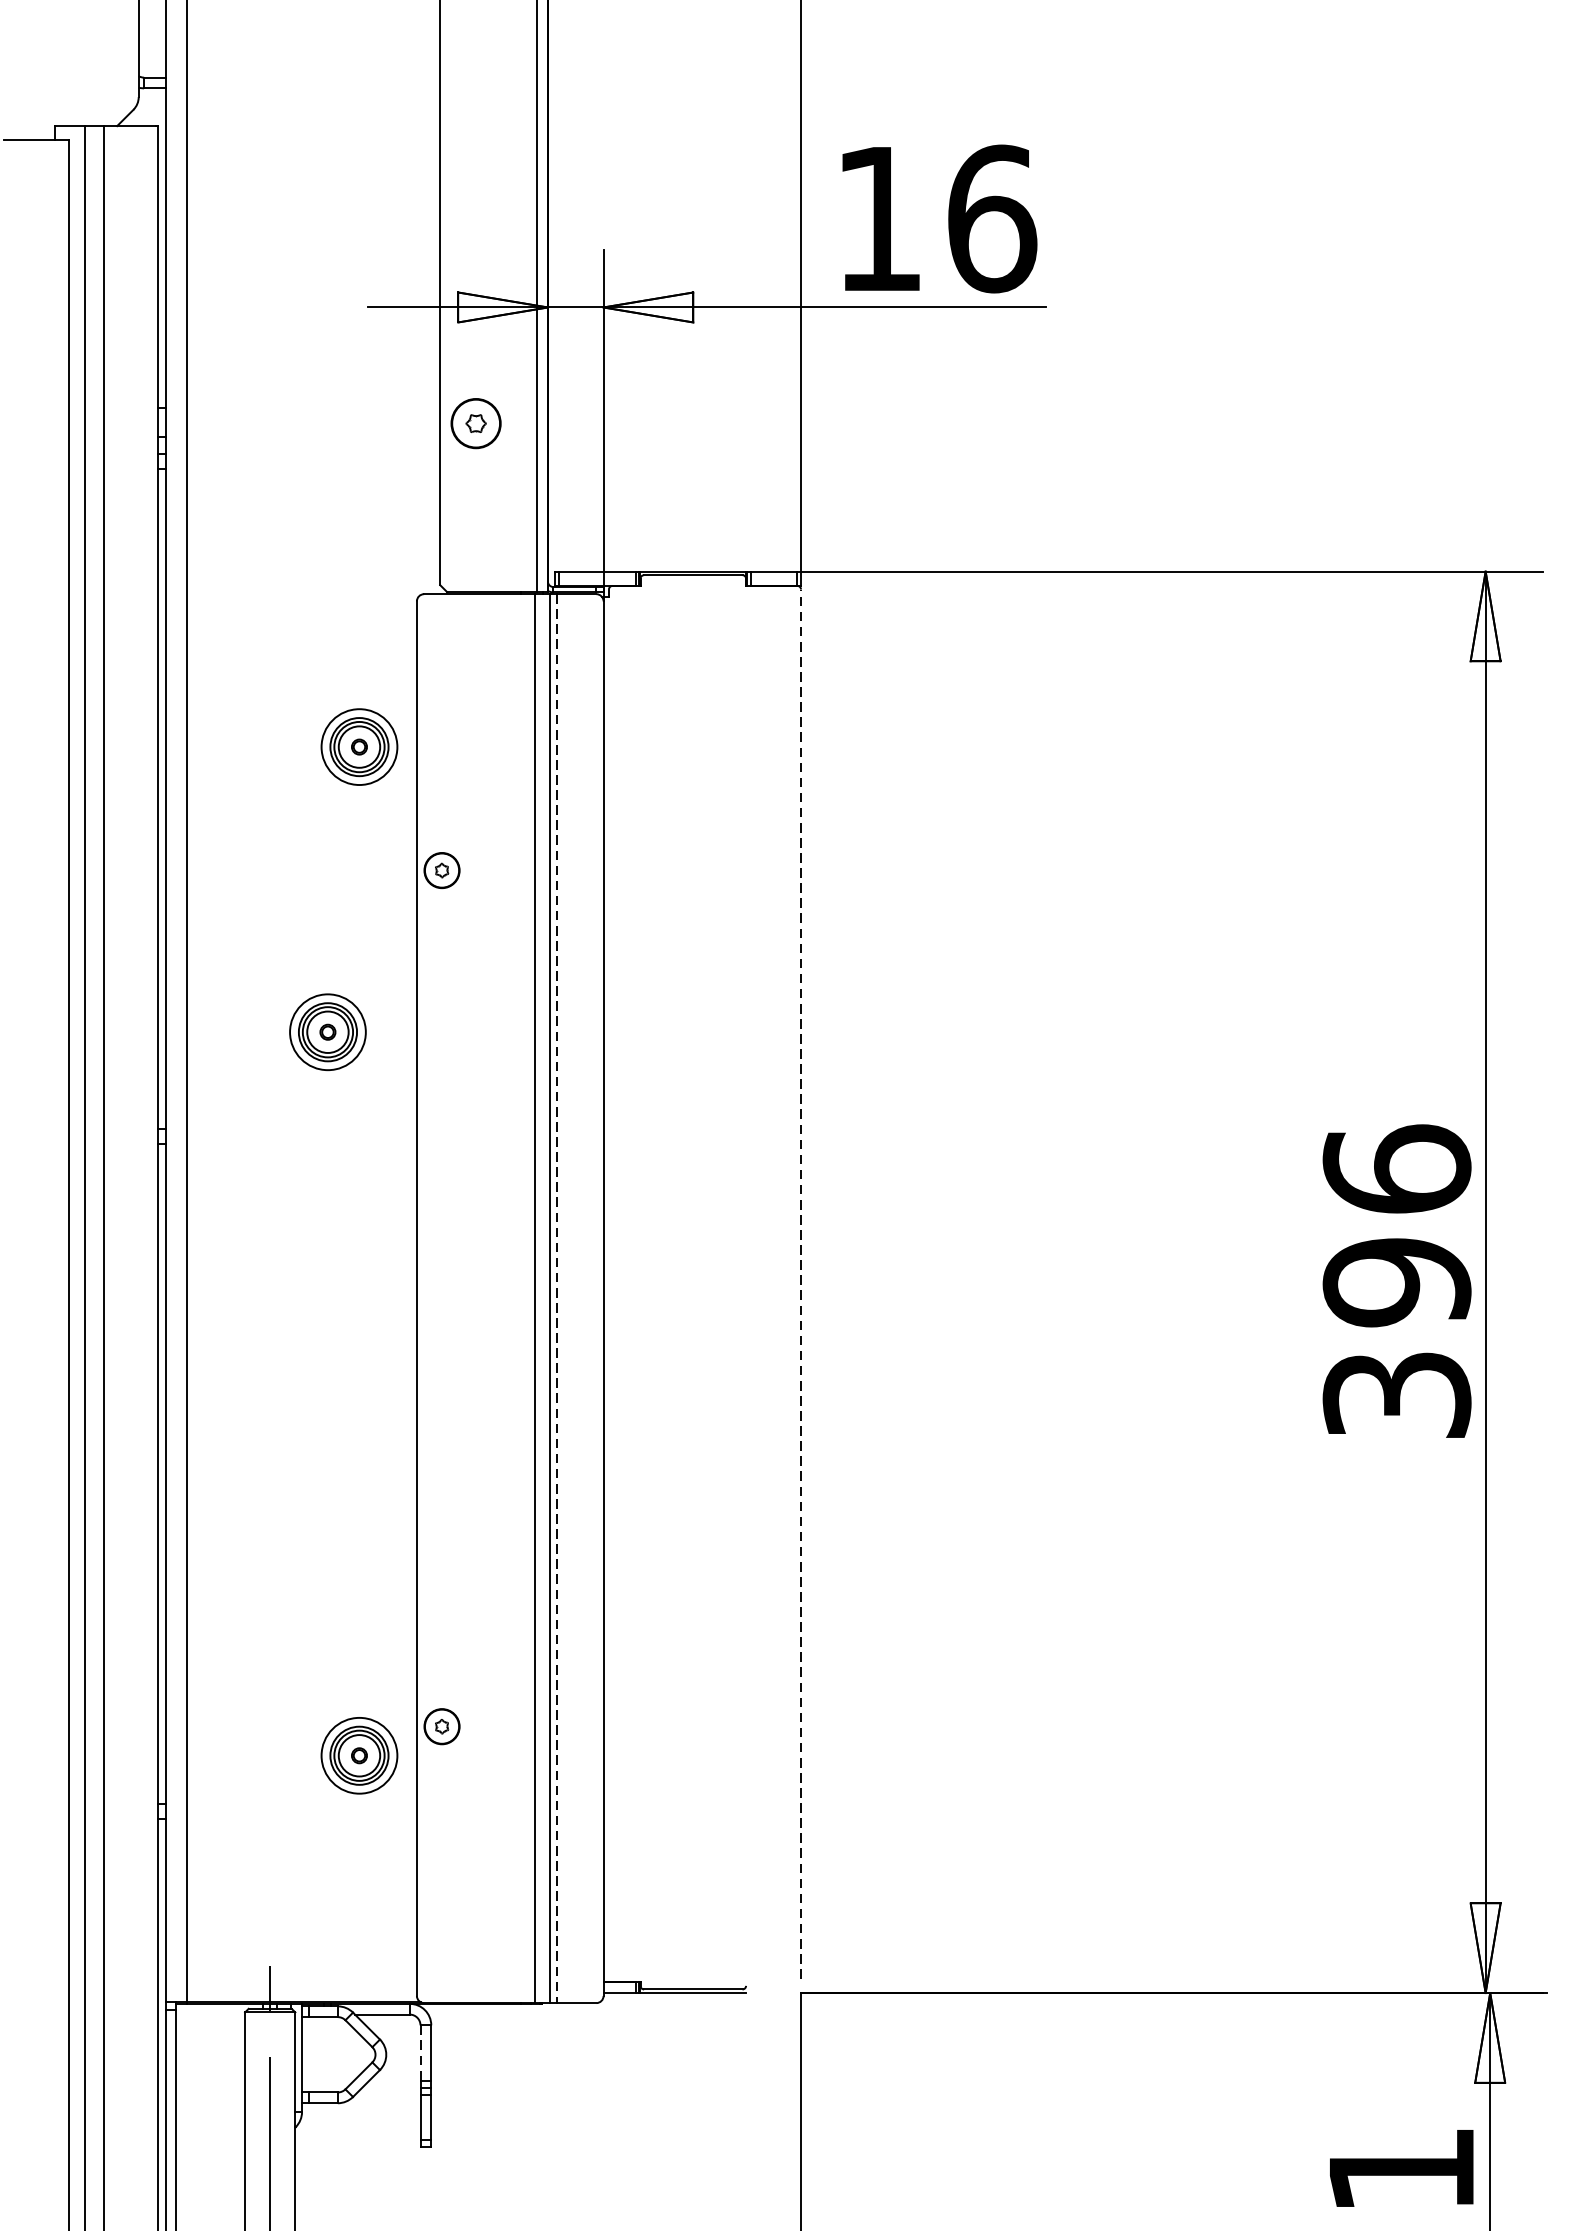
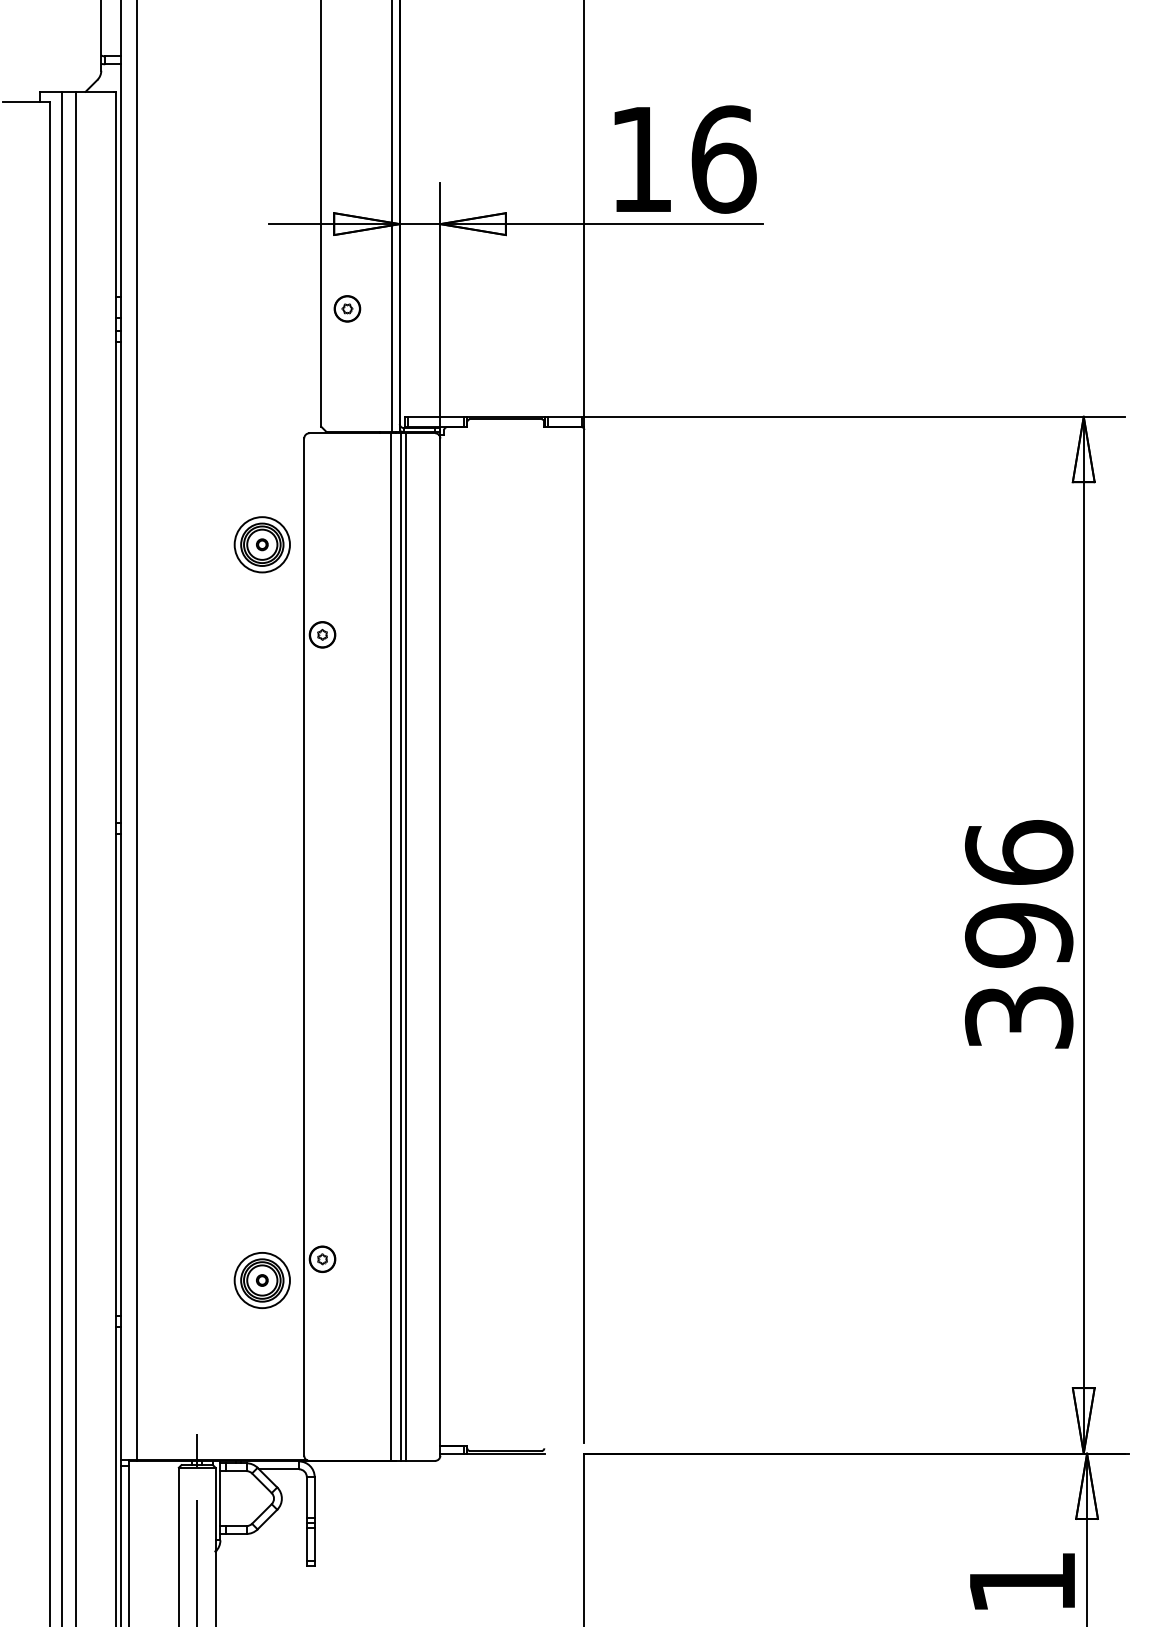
part: (476, 423) -> (347, 308), size x0.71
part: (326, 1031) -> (238, 752), removed
line: (801, 1284) -> (584, 936), dashed -> solid
line: (557, 1299) -> (406, 947), dashed -> solid
line: (420, 2053) -> (306, 1497), dashed -> solid

